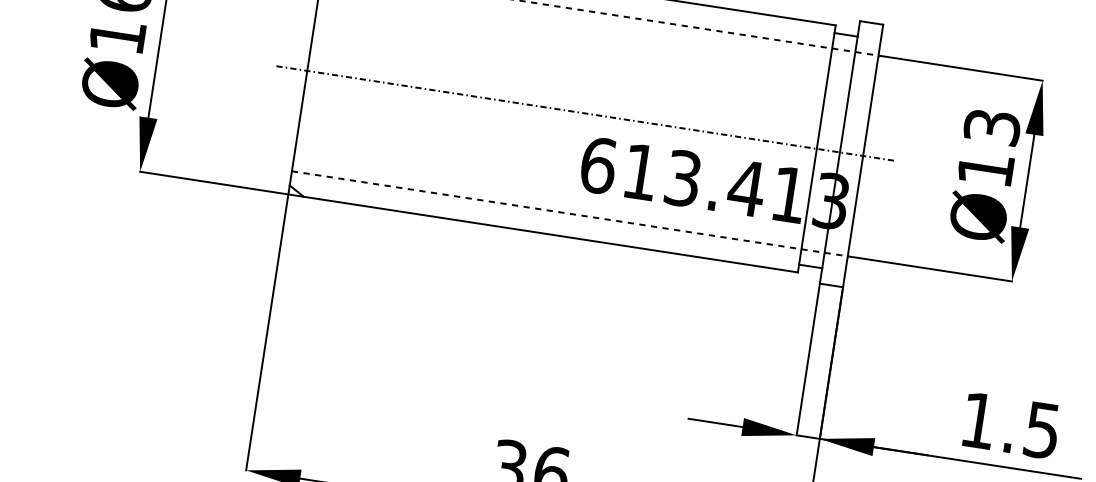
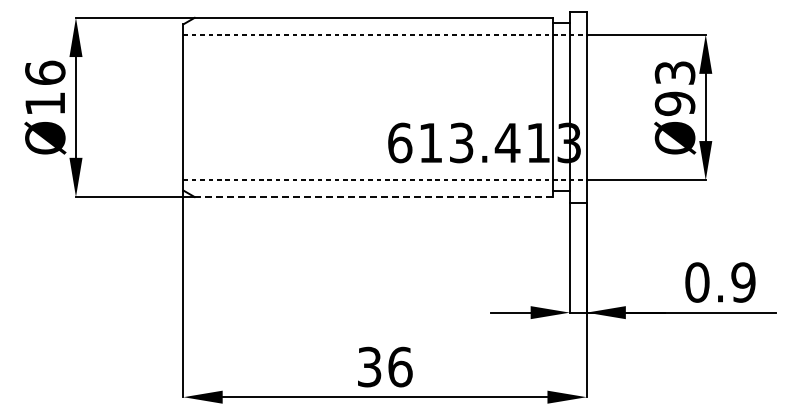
line: (585, 113) -> (385, 107), removed
text: (985, 169) -> (674, 103), Ø13 -> Ø93
line: (550, 235) -> (373, 197), solid -> dashed
text: (1010, 425) -> (720, 282), 1.5 -> 0.9

